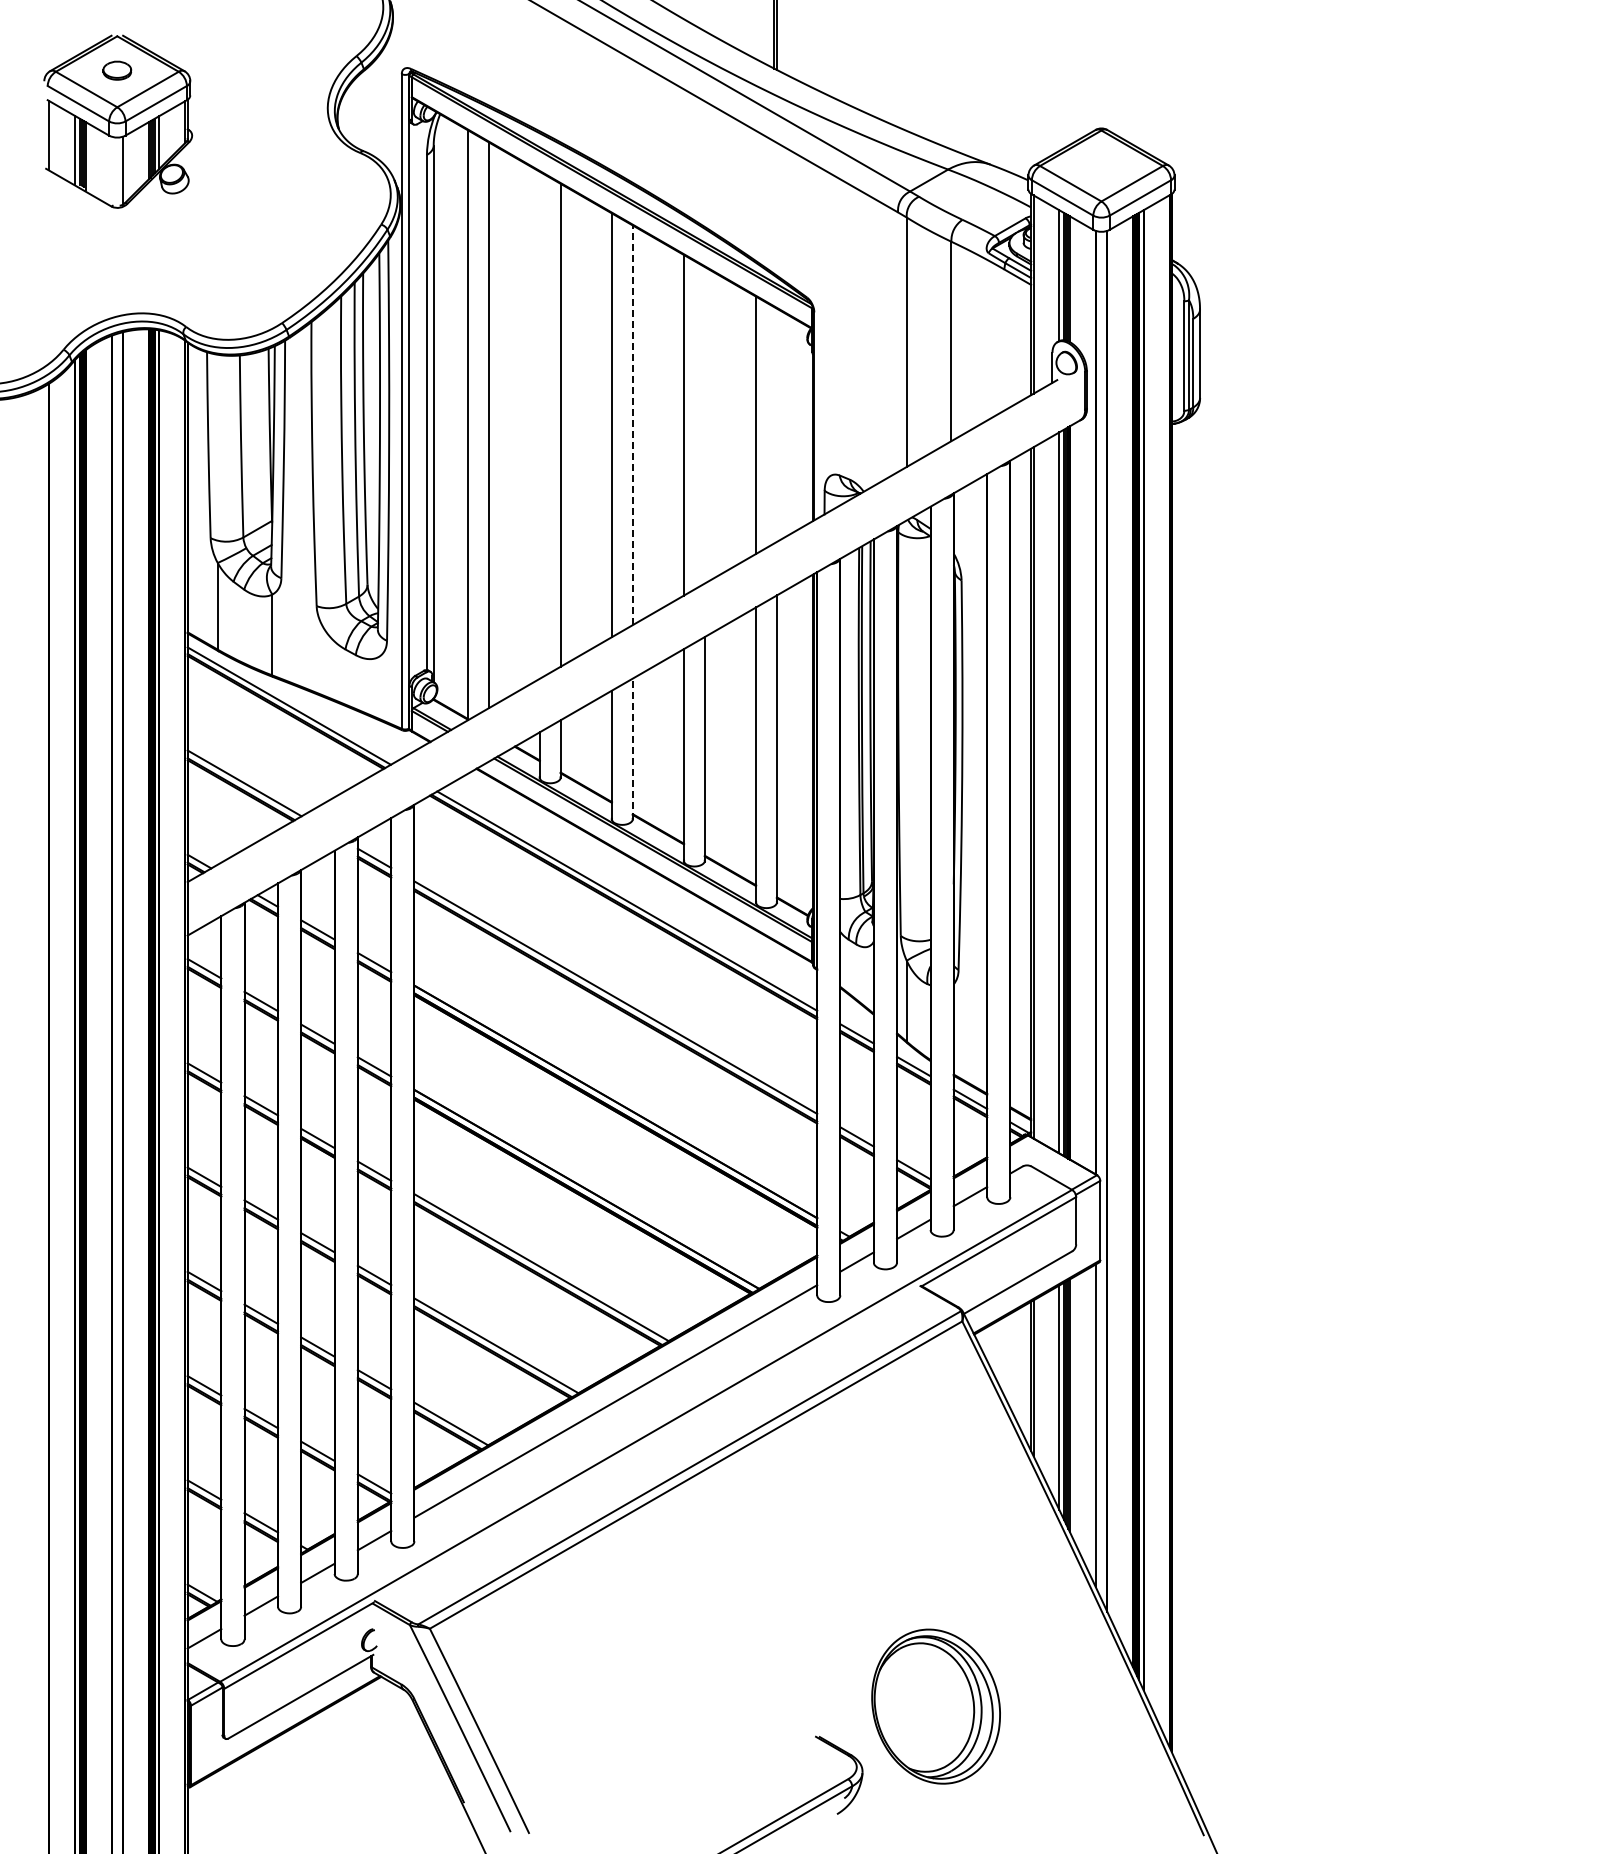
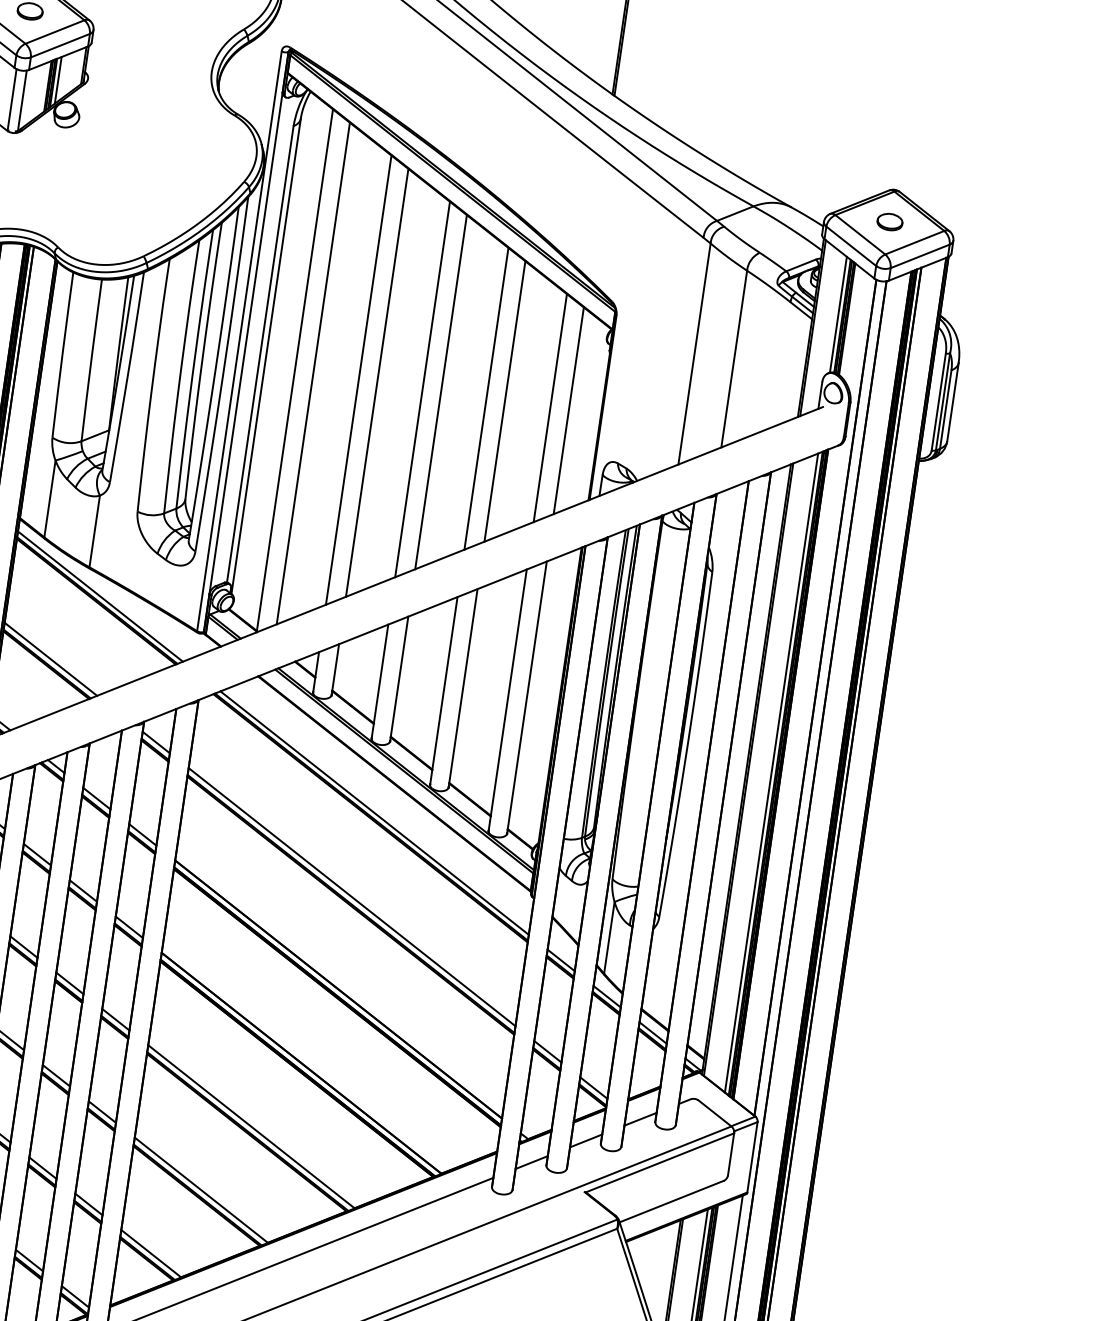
part: (1101, 164) -> (890, 221), added
line: (111, 170) -> (12, 99), added
line: (539, 424) -> (358, 379), added
line: (776, 424) -> (568, 410), added
line: (632, 425) -> (440, 392), dashed -> solid
line: (704, 425) -> (504, 401), added
line: (632, 749) -> (398, 679), dashed -> solid

